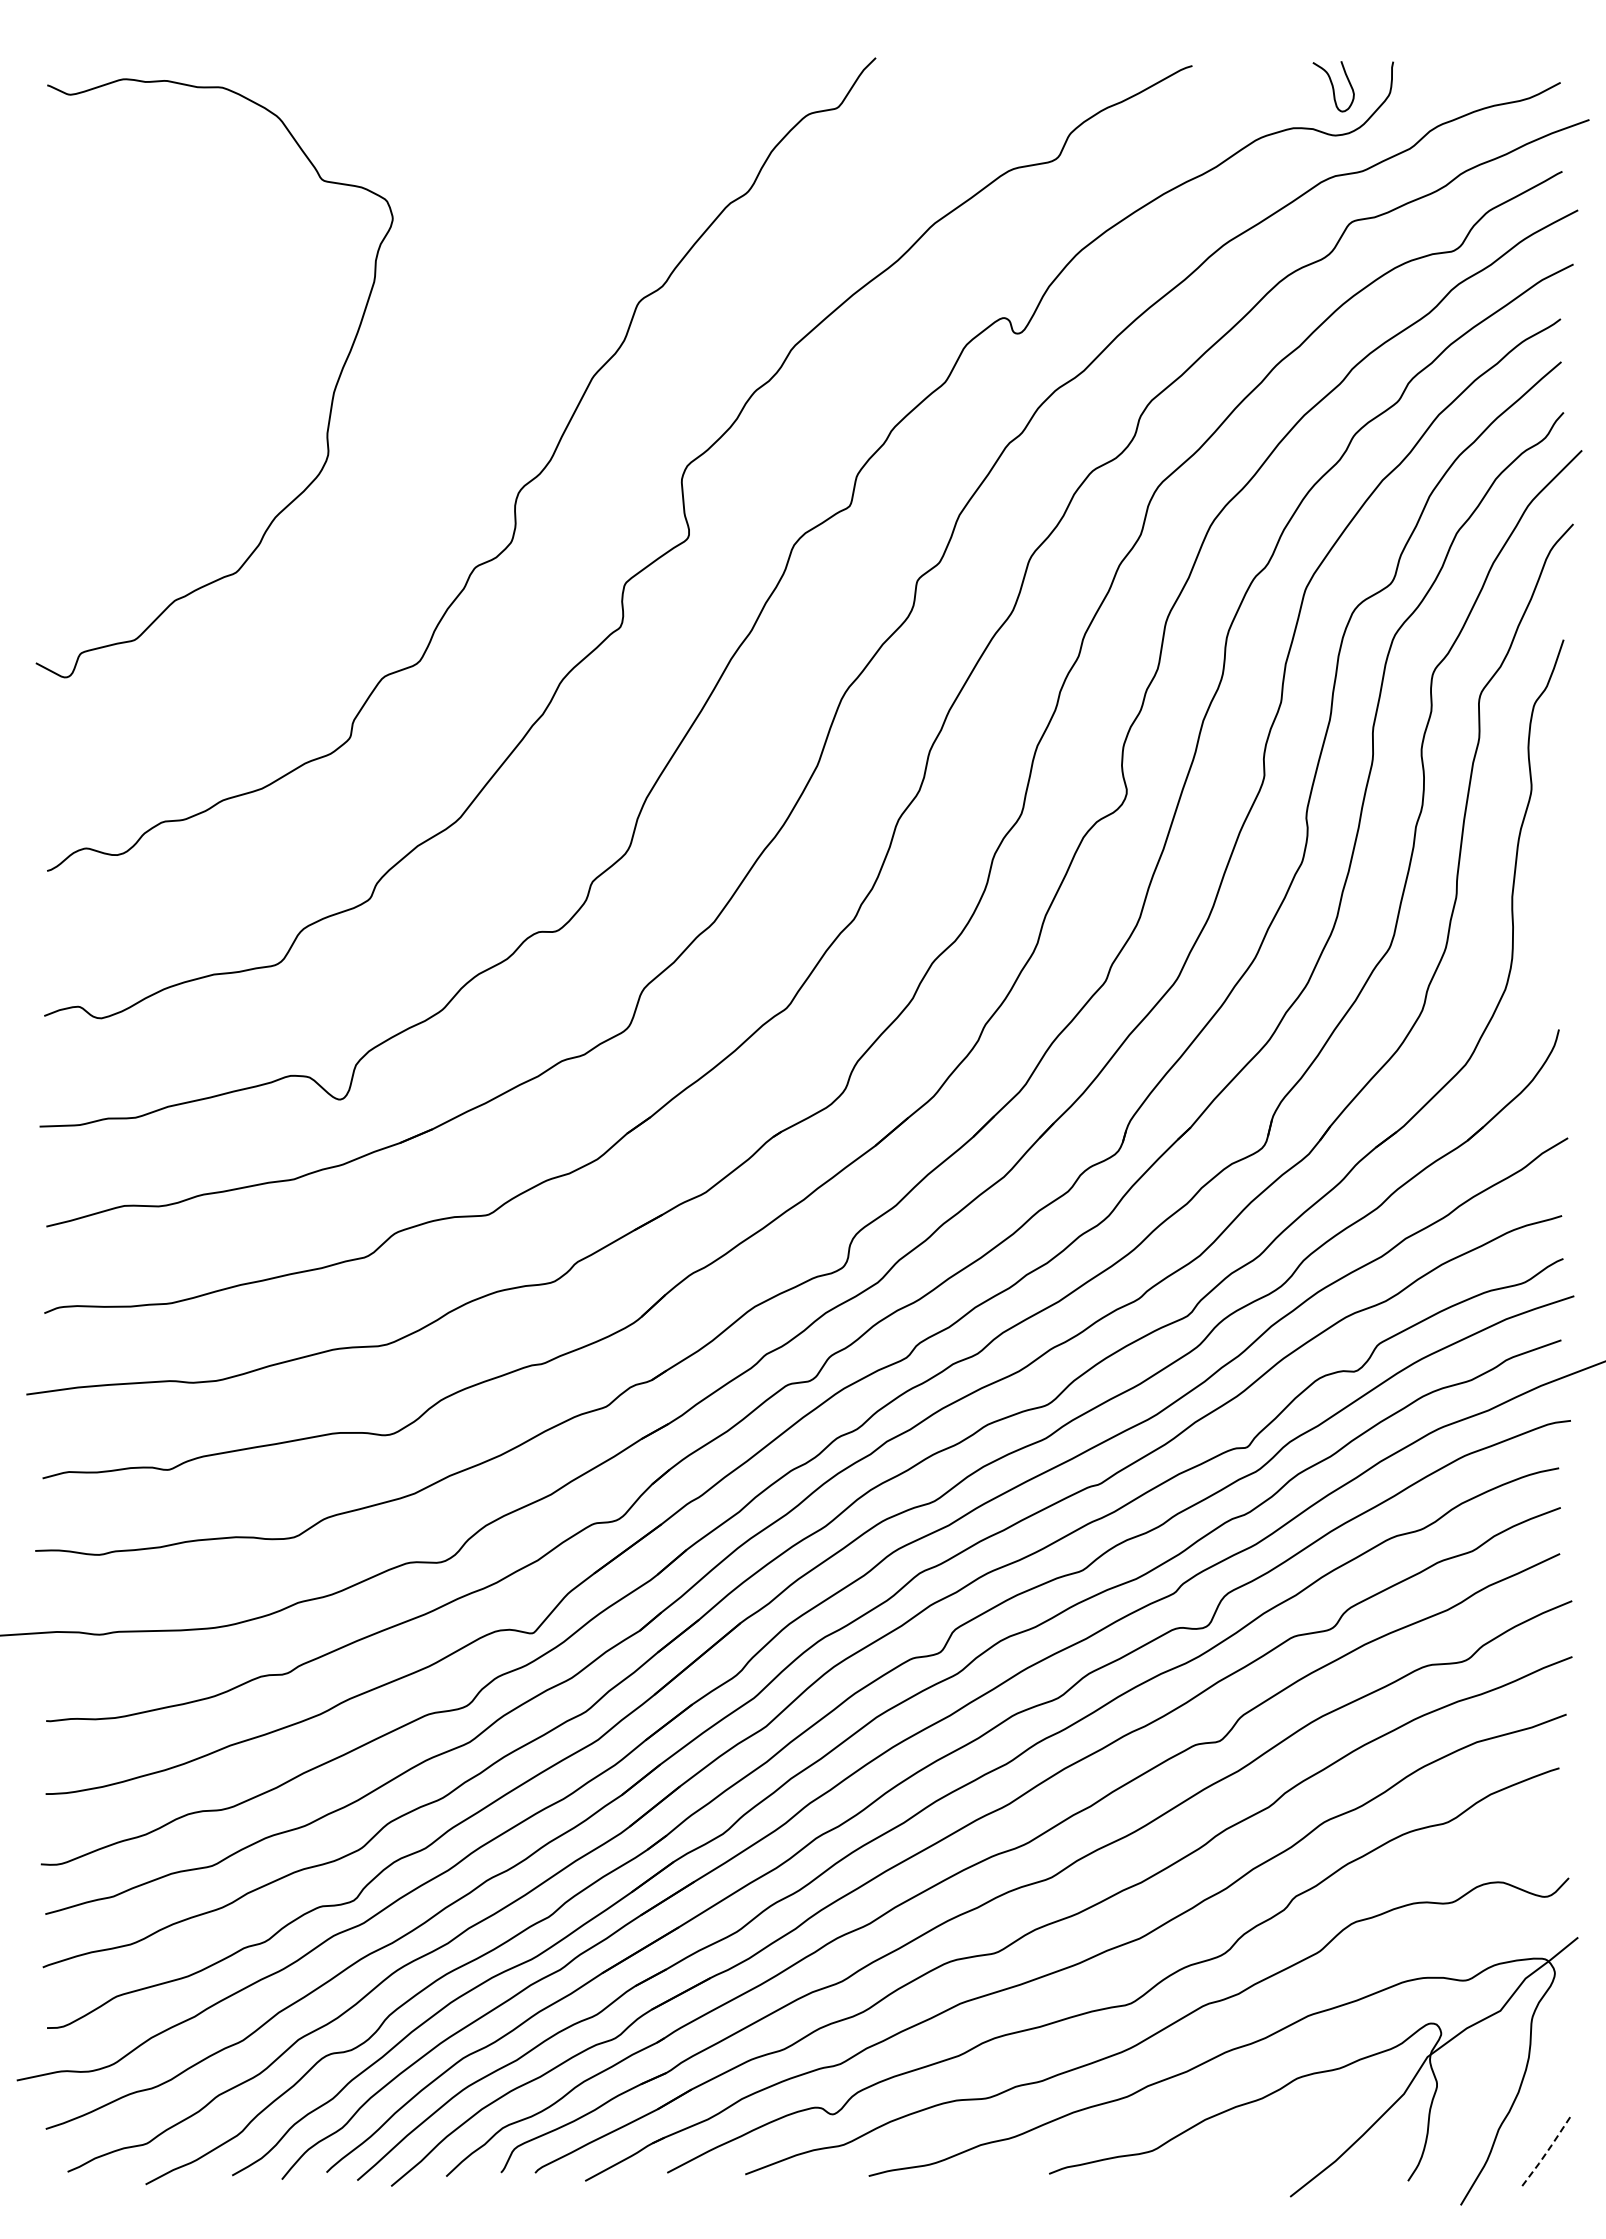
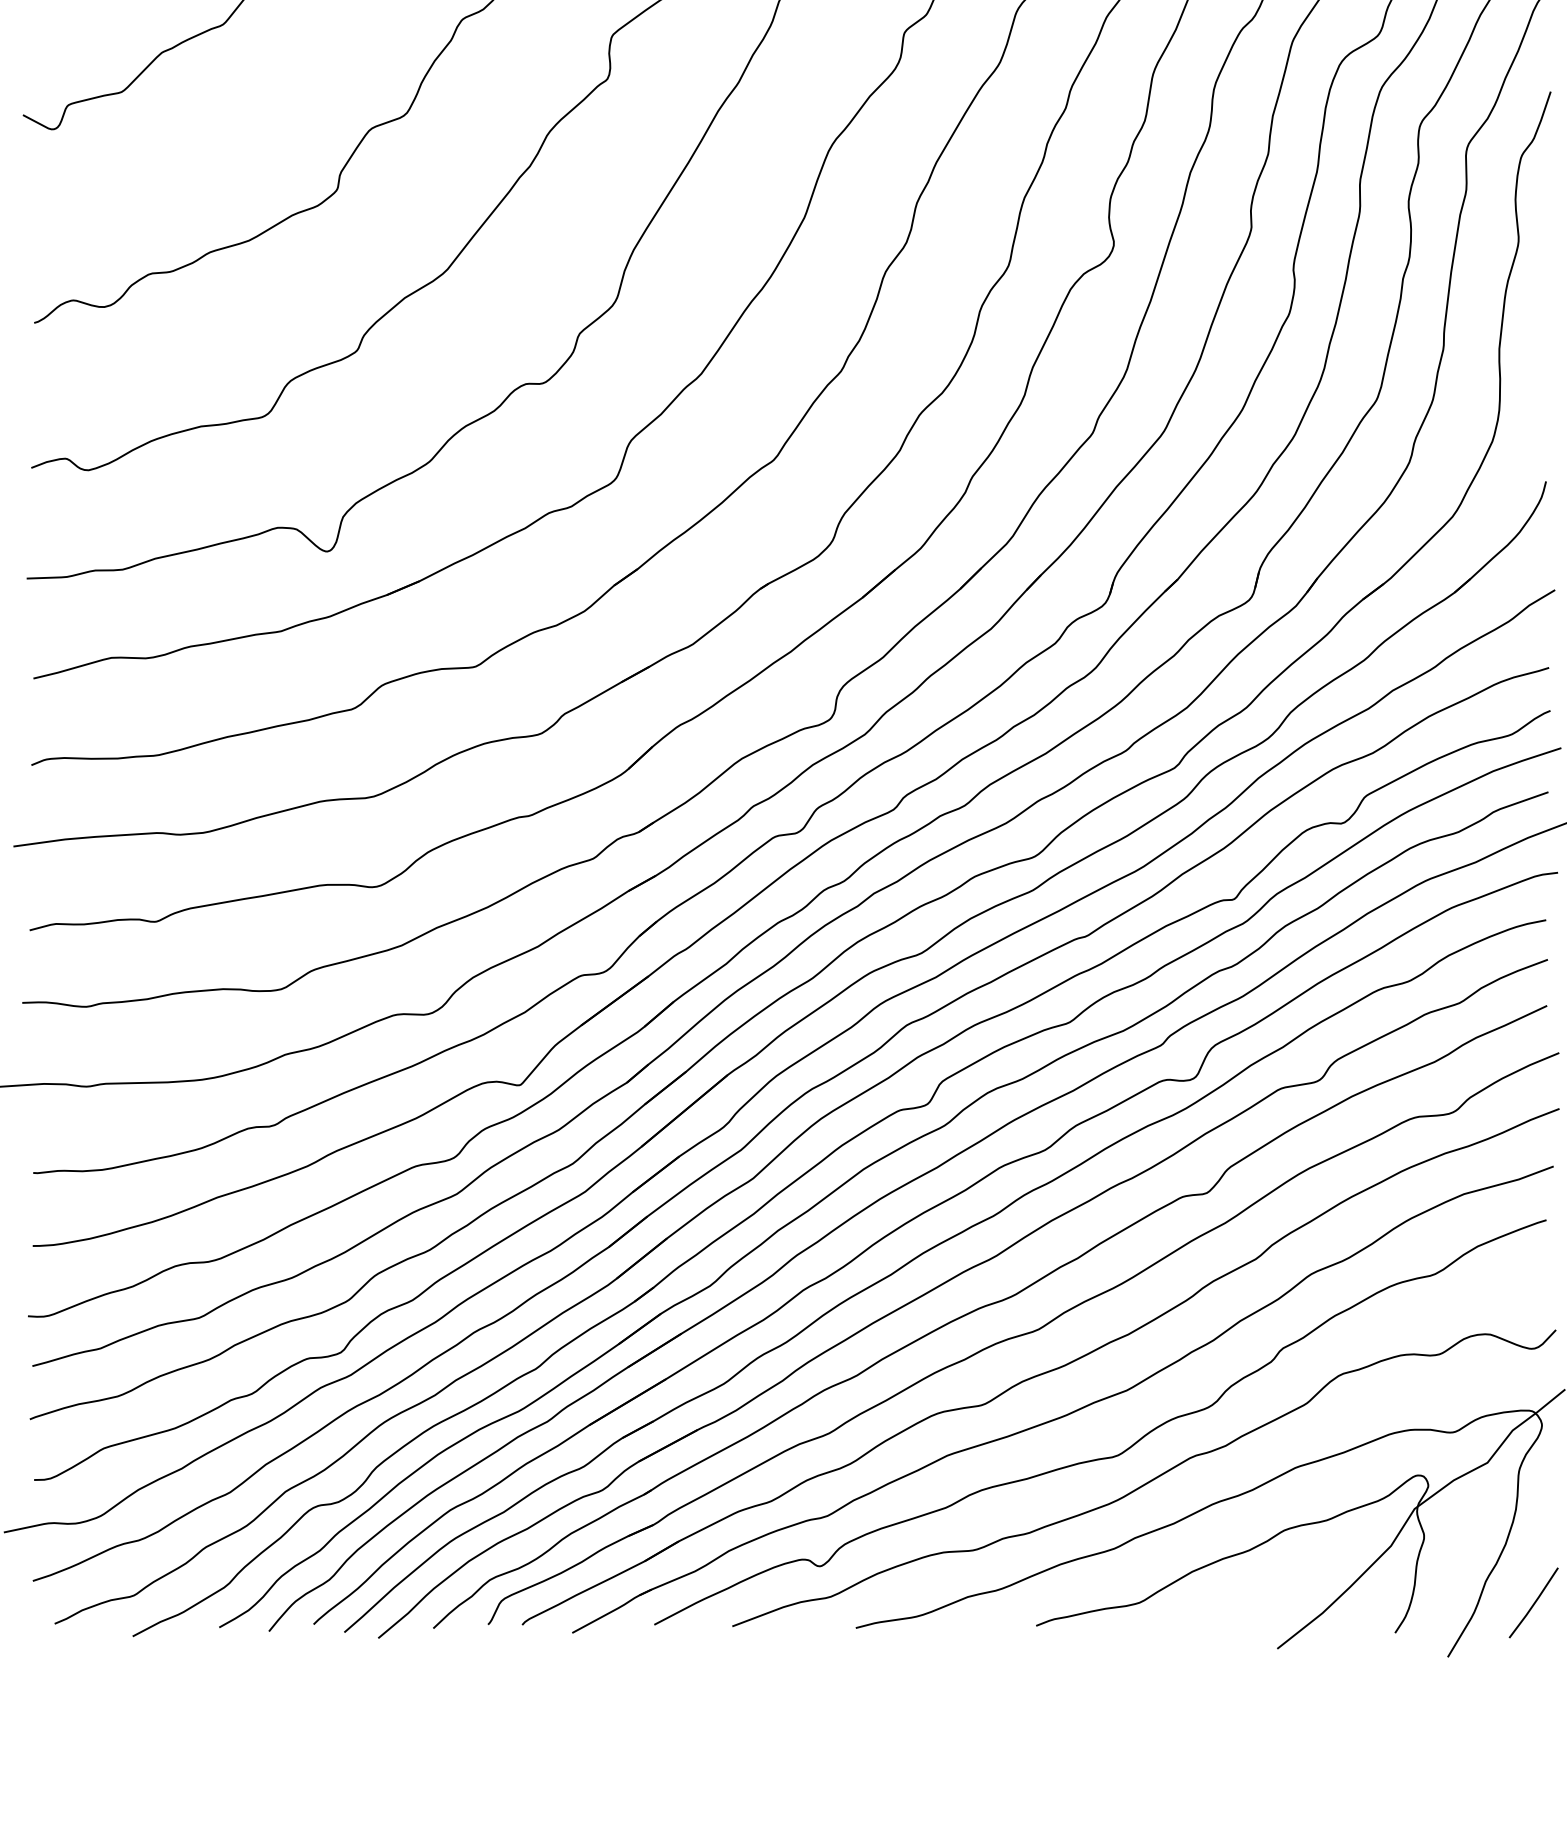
line: (1547, 2151) -> (1534, 1603), dashed -> solid

